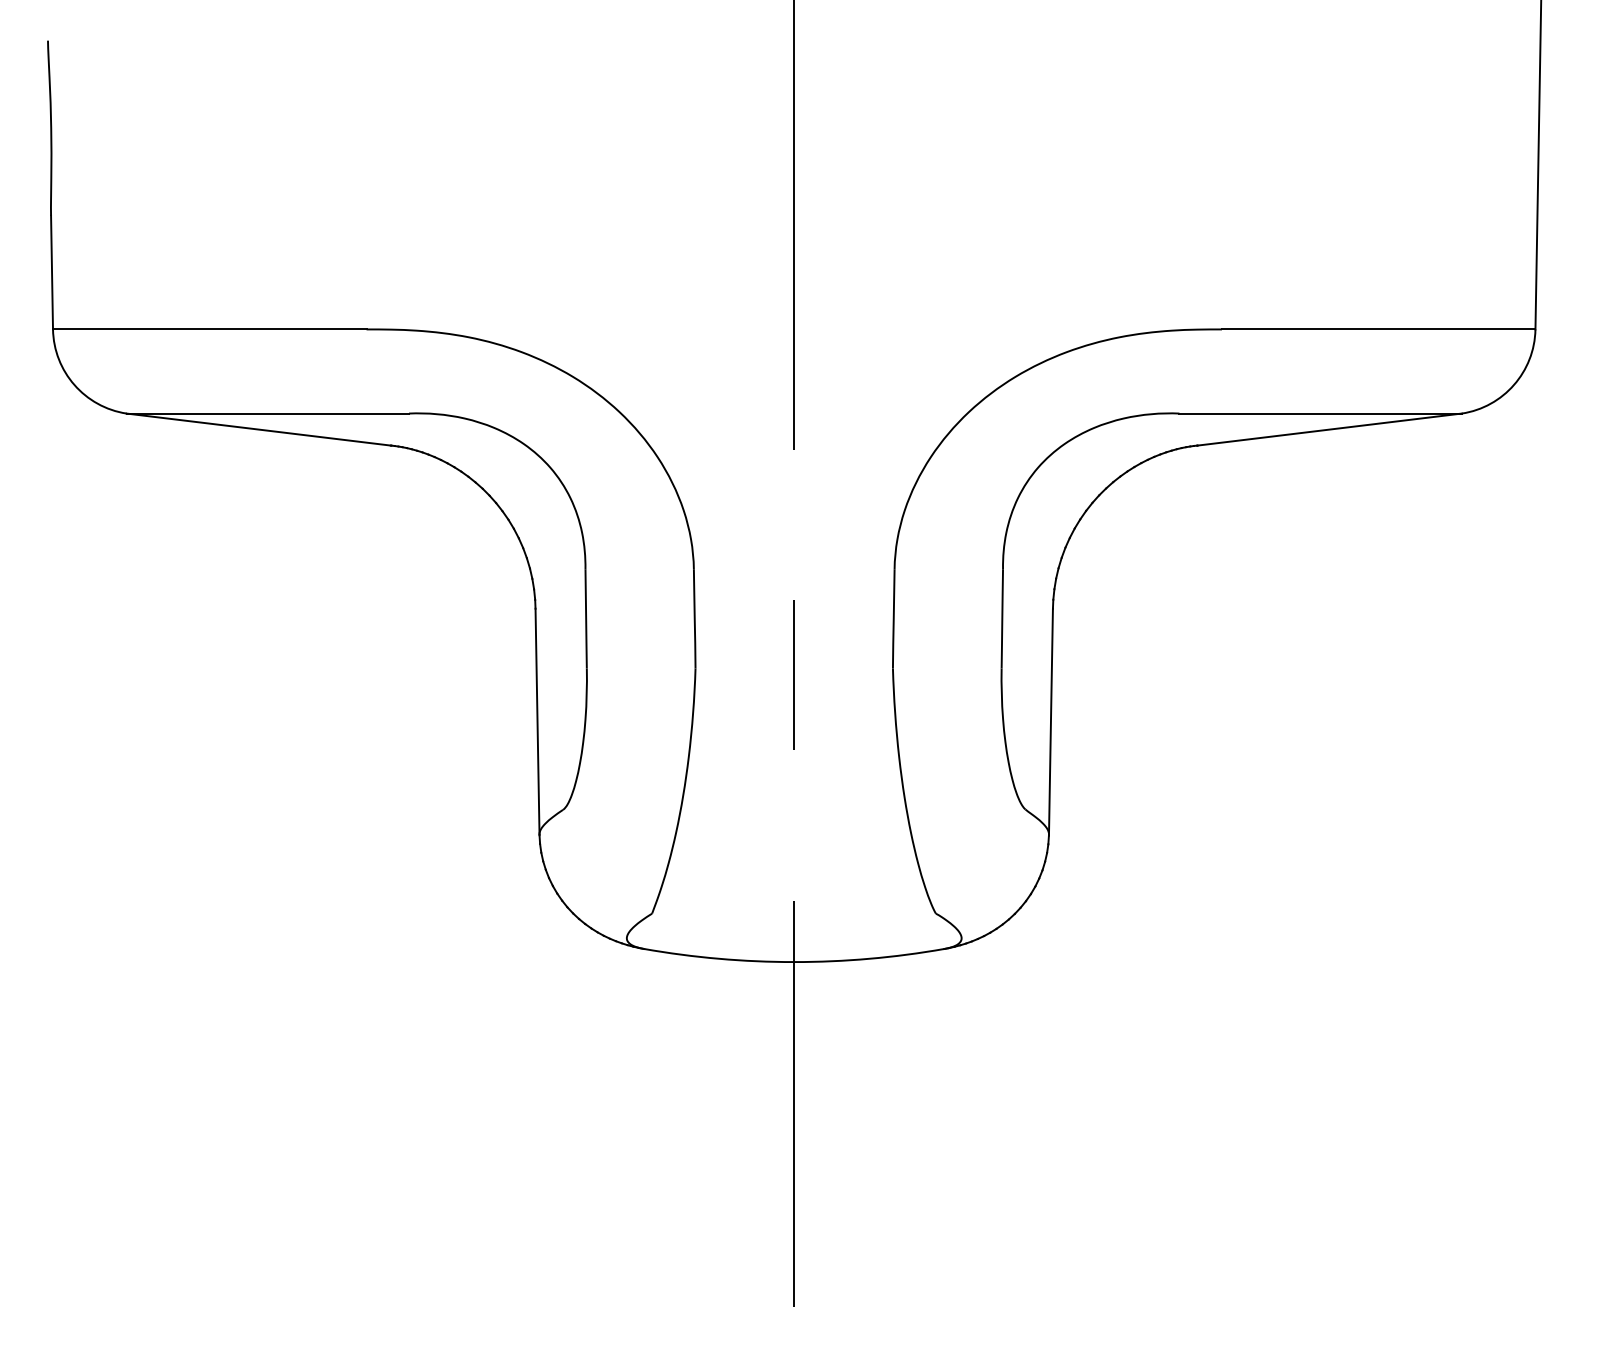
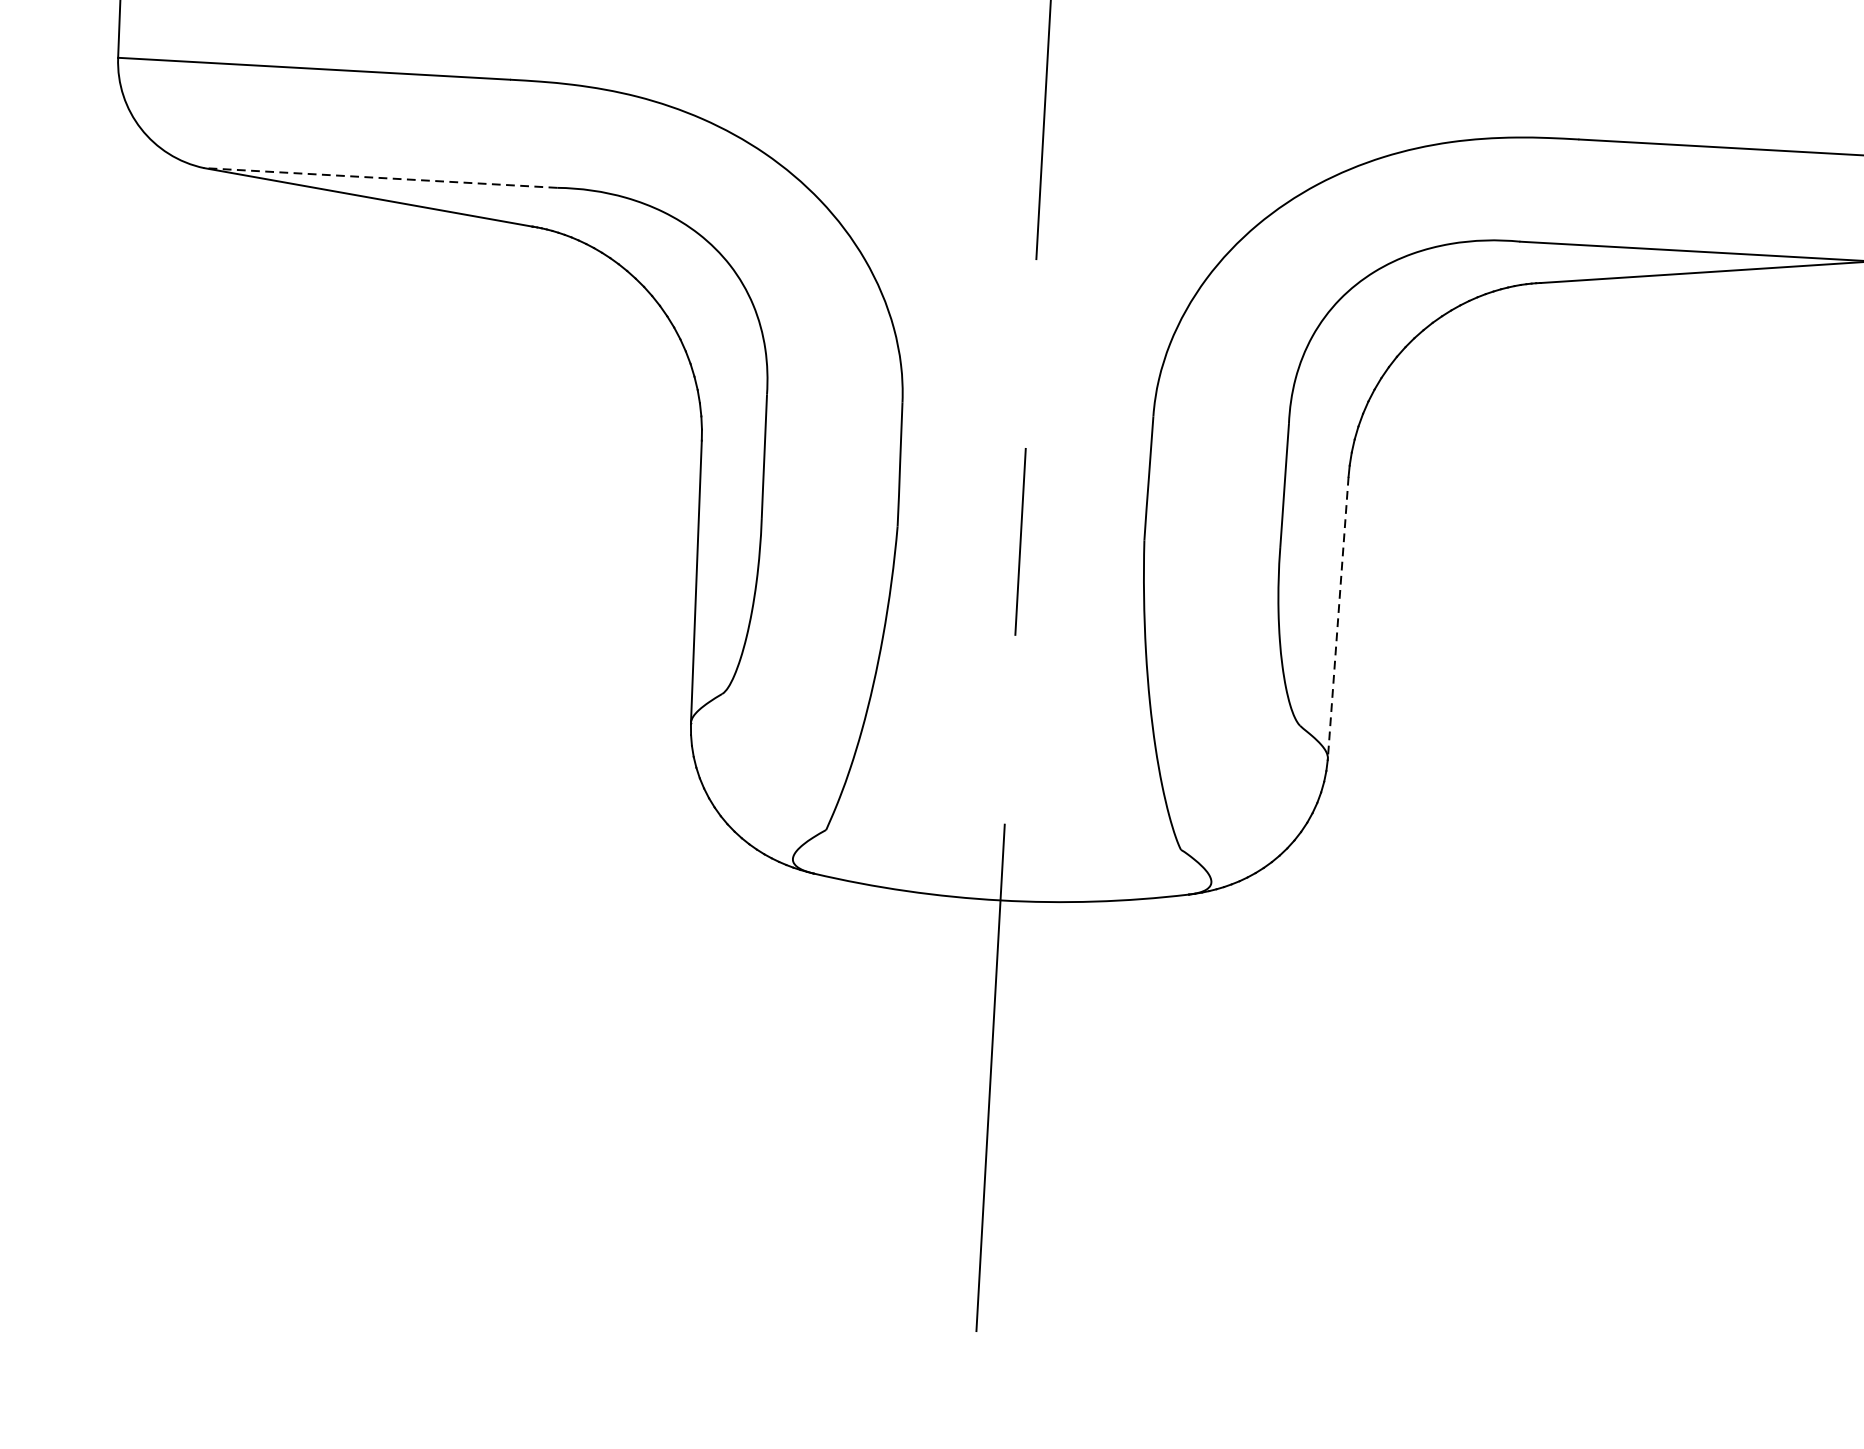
line: (267, 413) -> (380, 177), solid -> dashed
line: (1050, 721) -> (1337, 617), solid -> dashed

